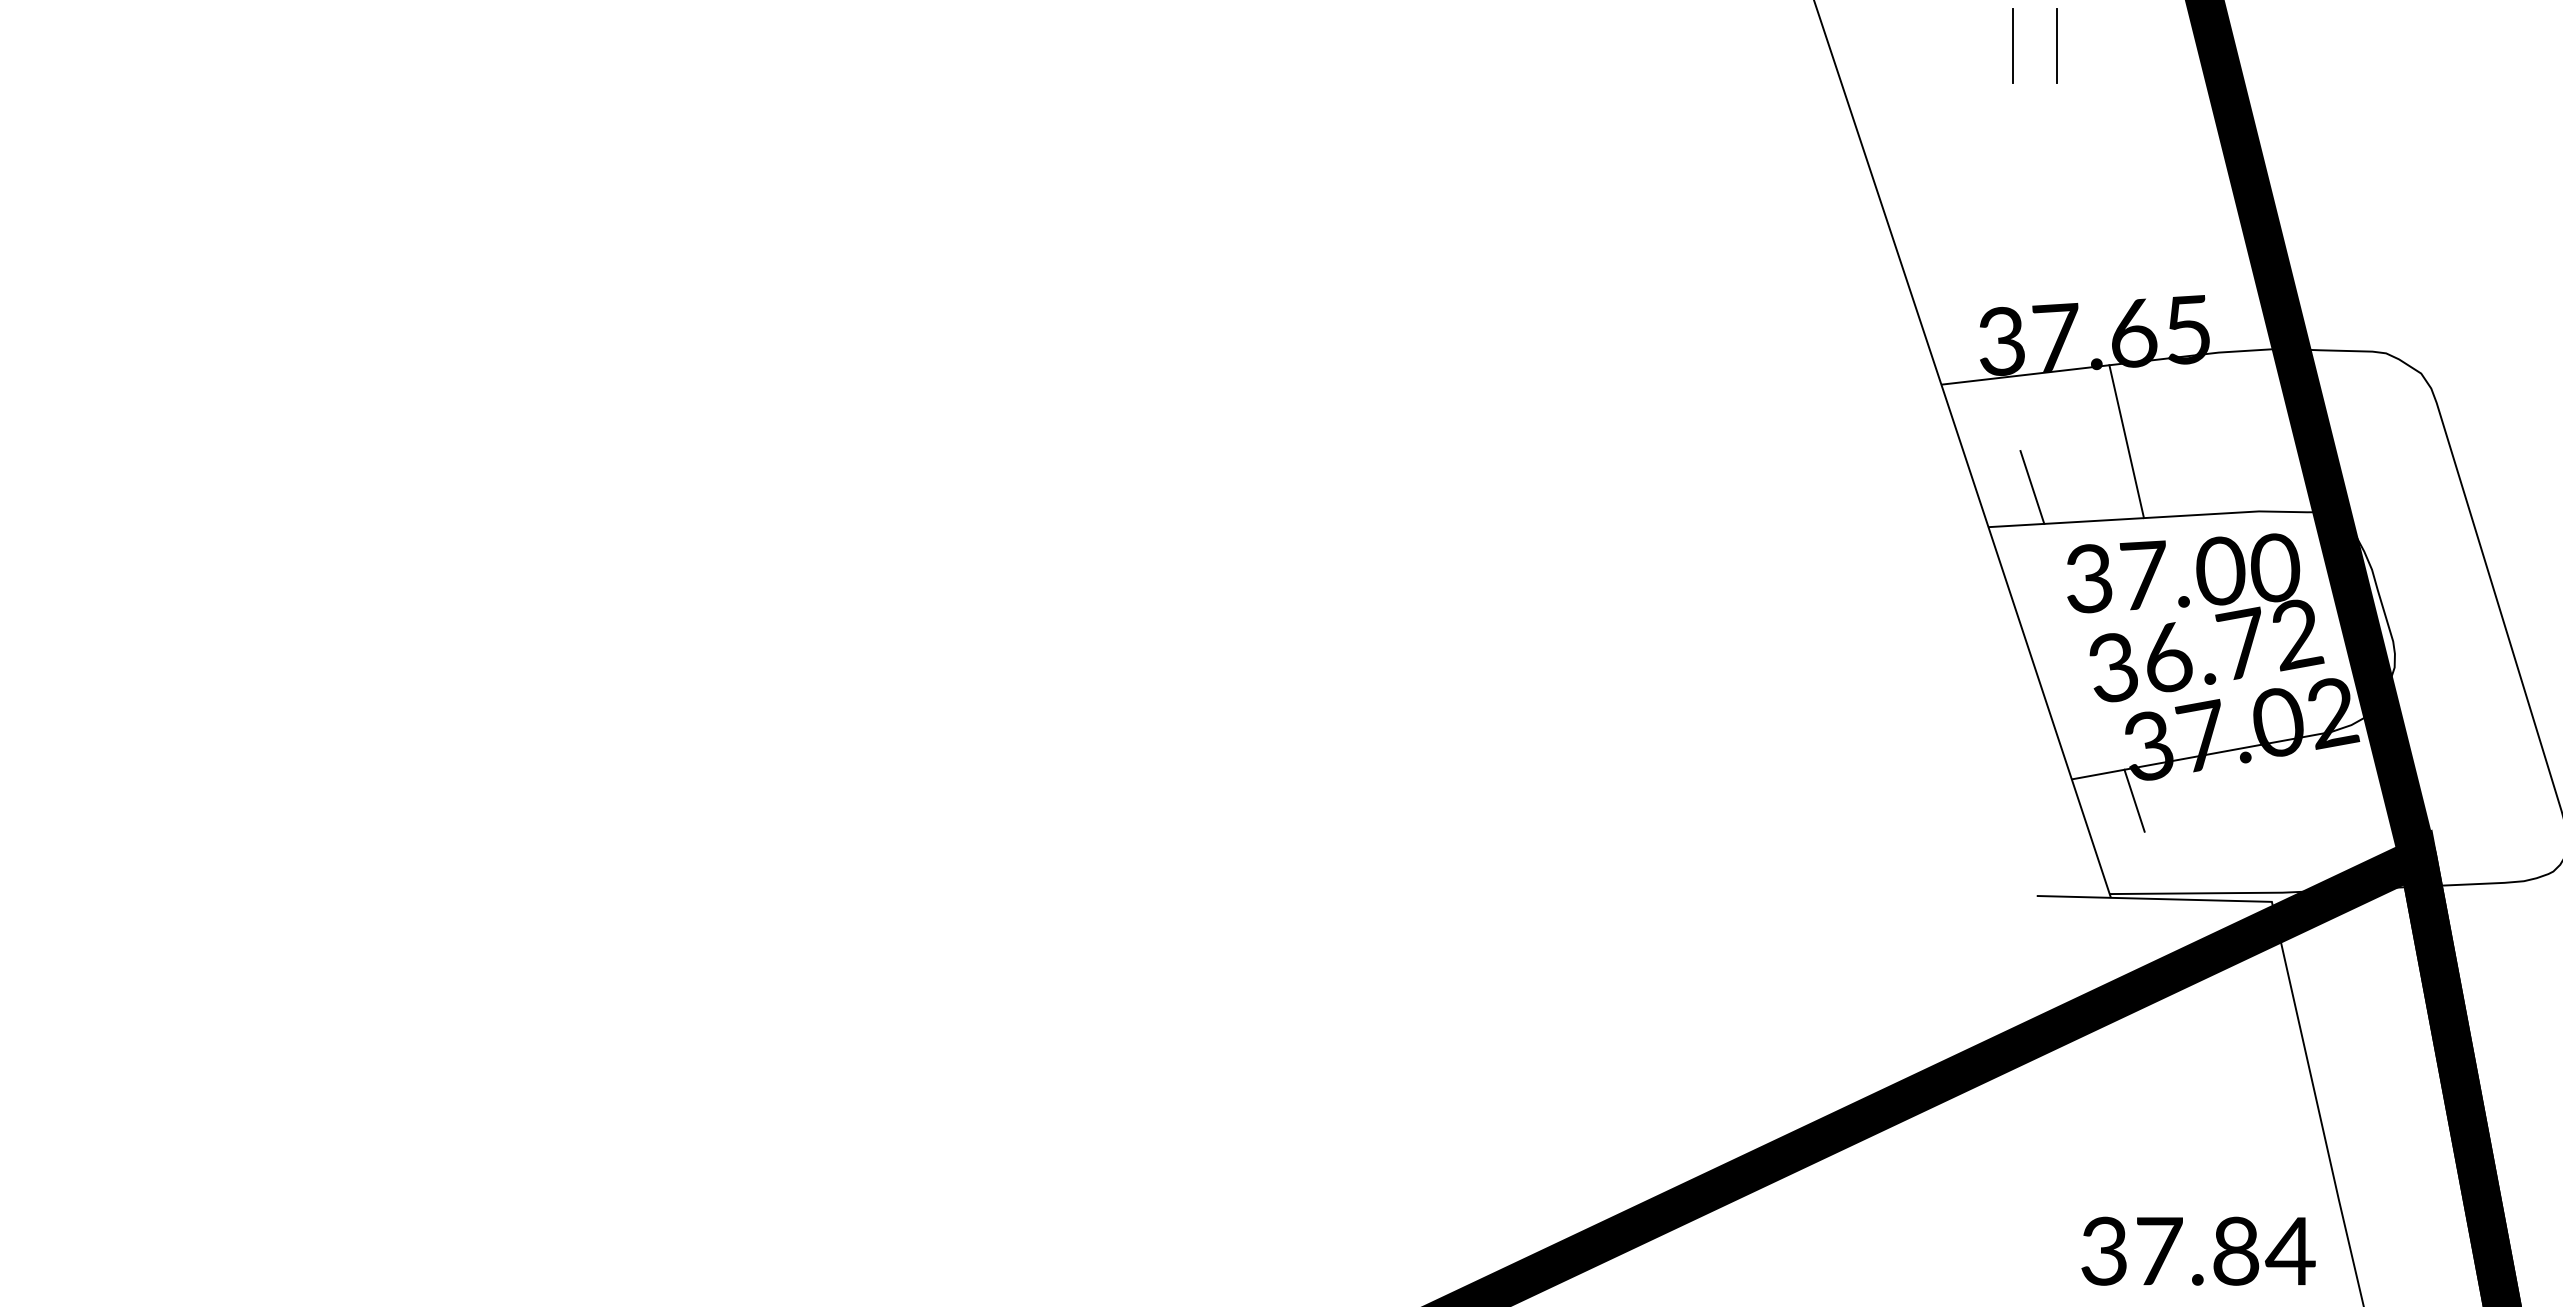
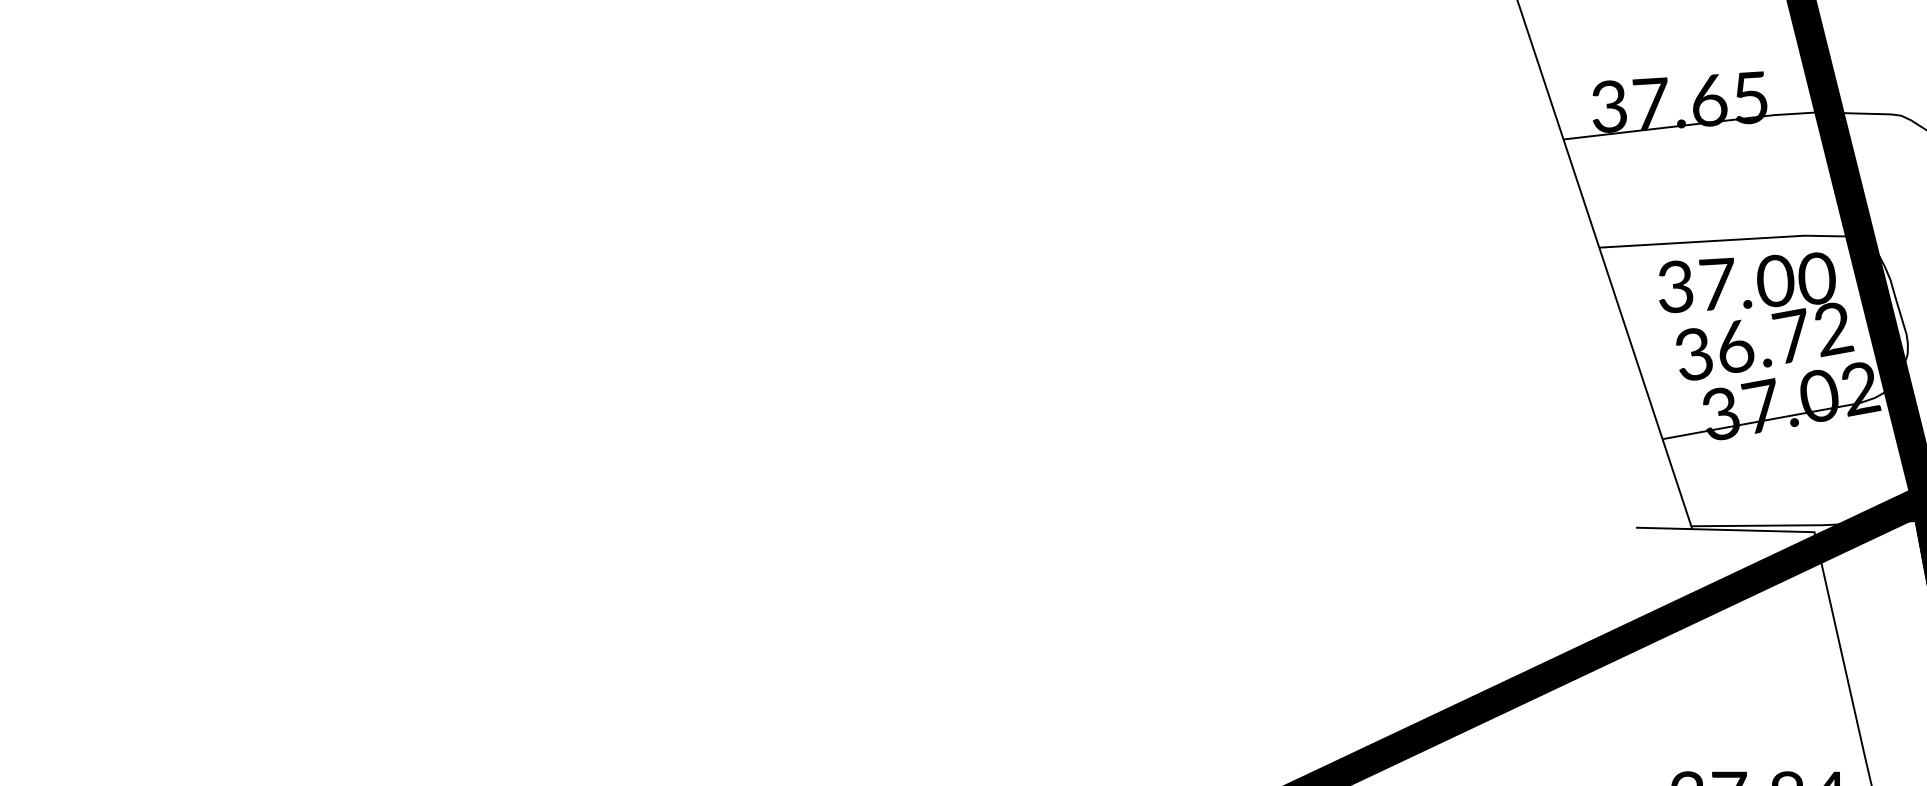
line: (2126, 441) -> (1704, 182), removed
line: (2032, 487) -> (1632, 217), removed
line: (2134, 800) -> (1710, 455), removed

